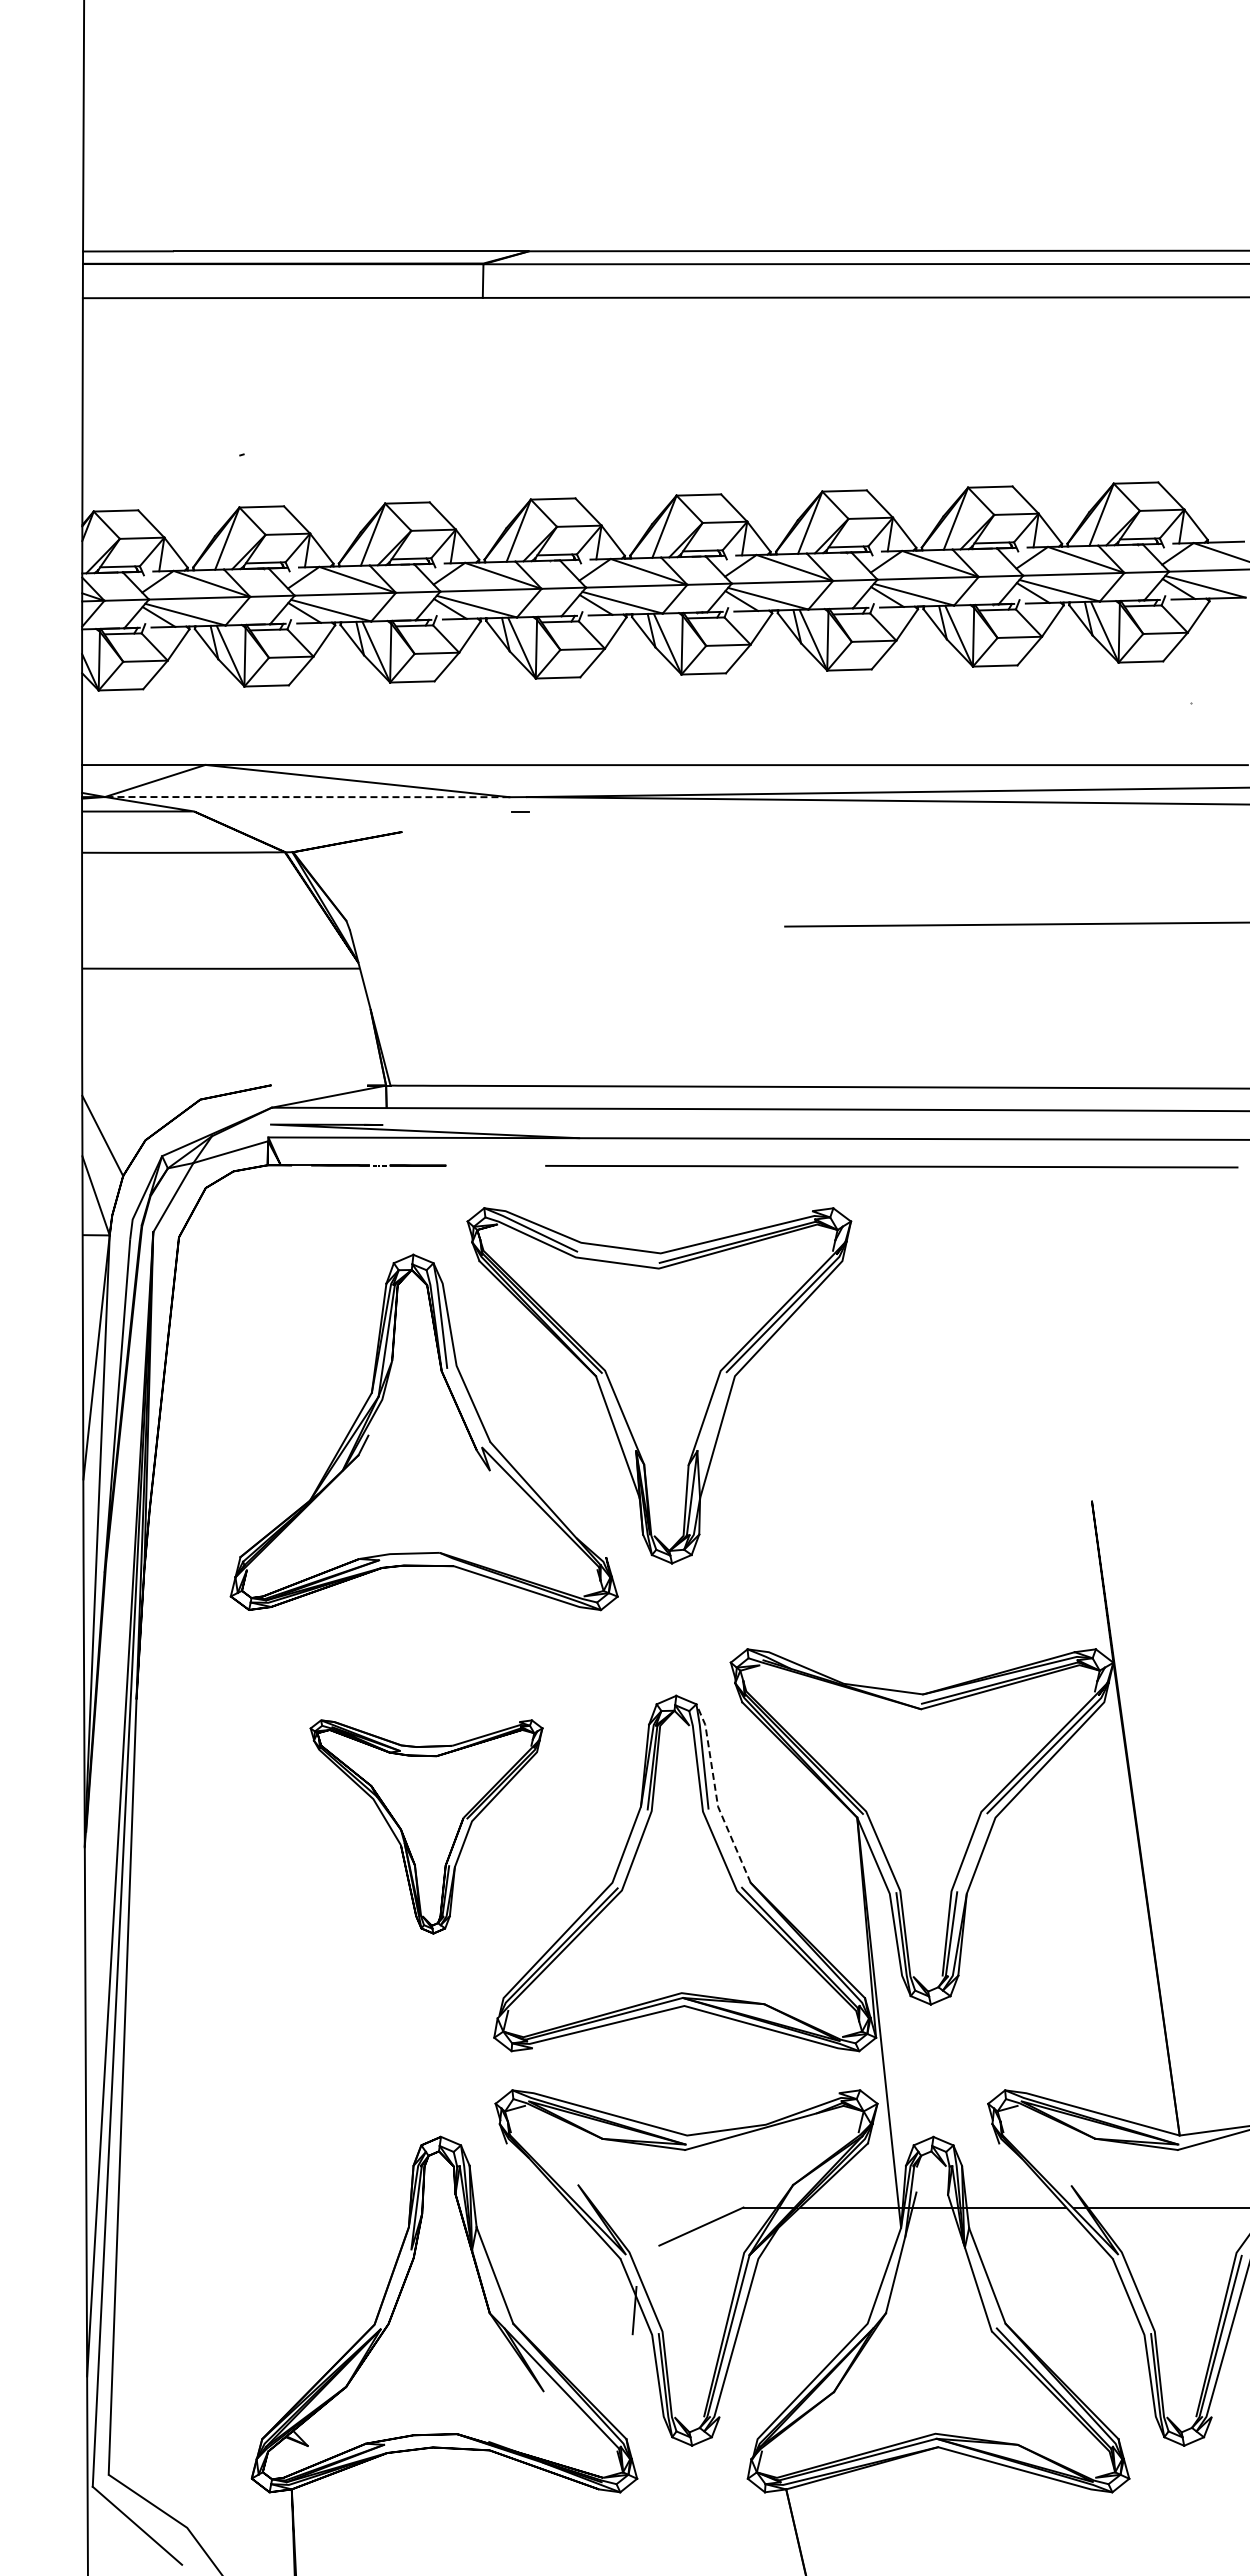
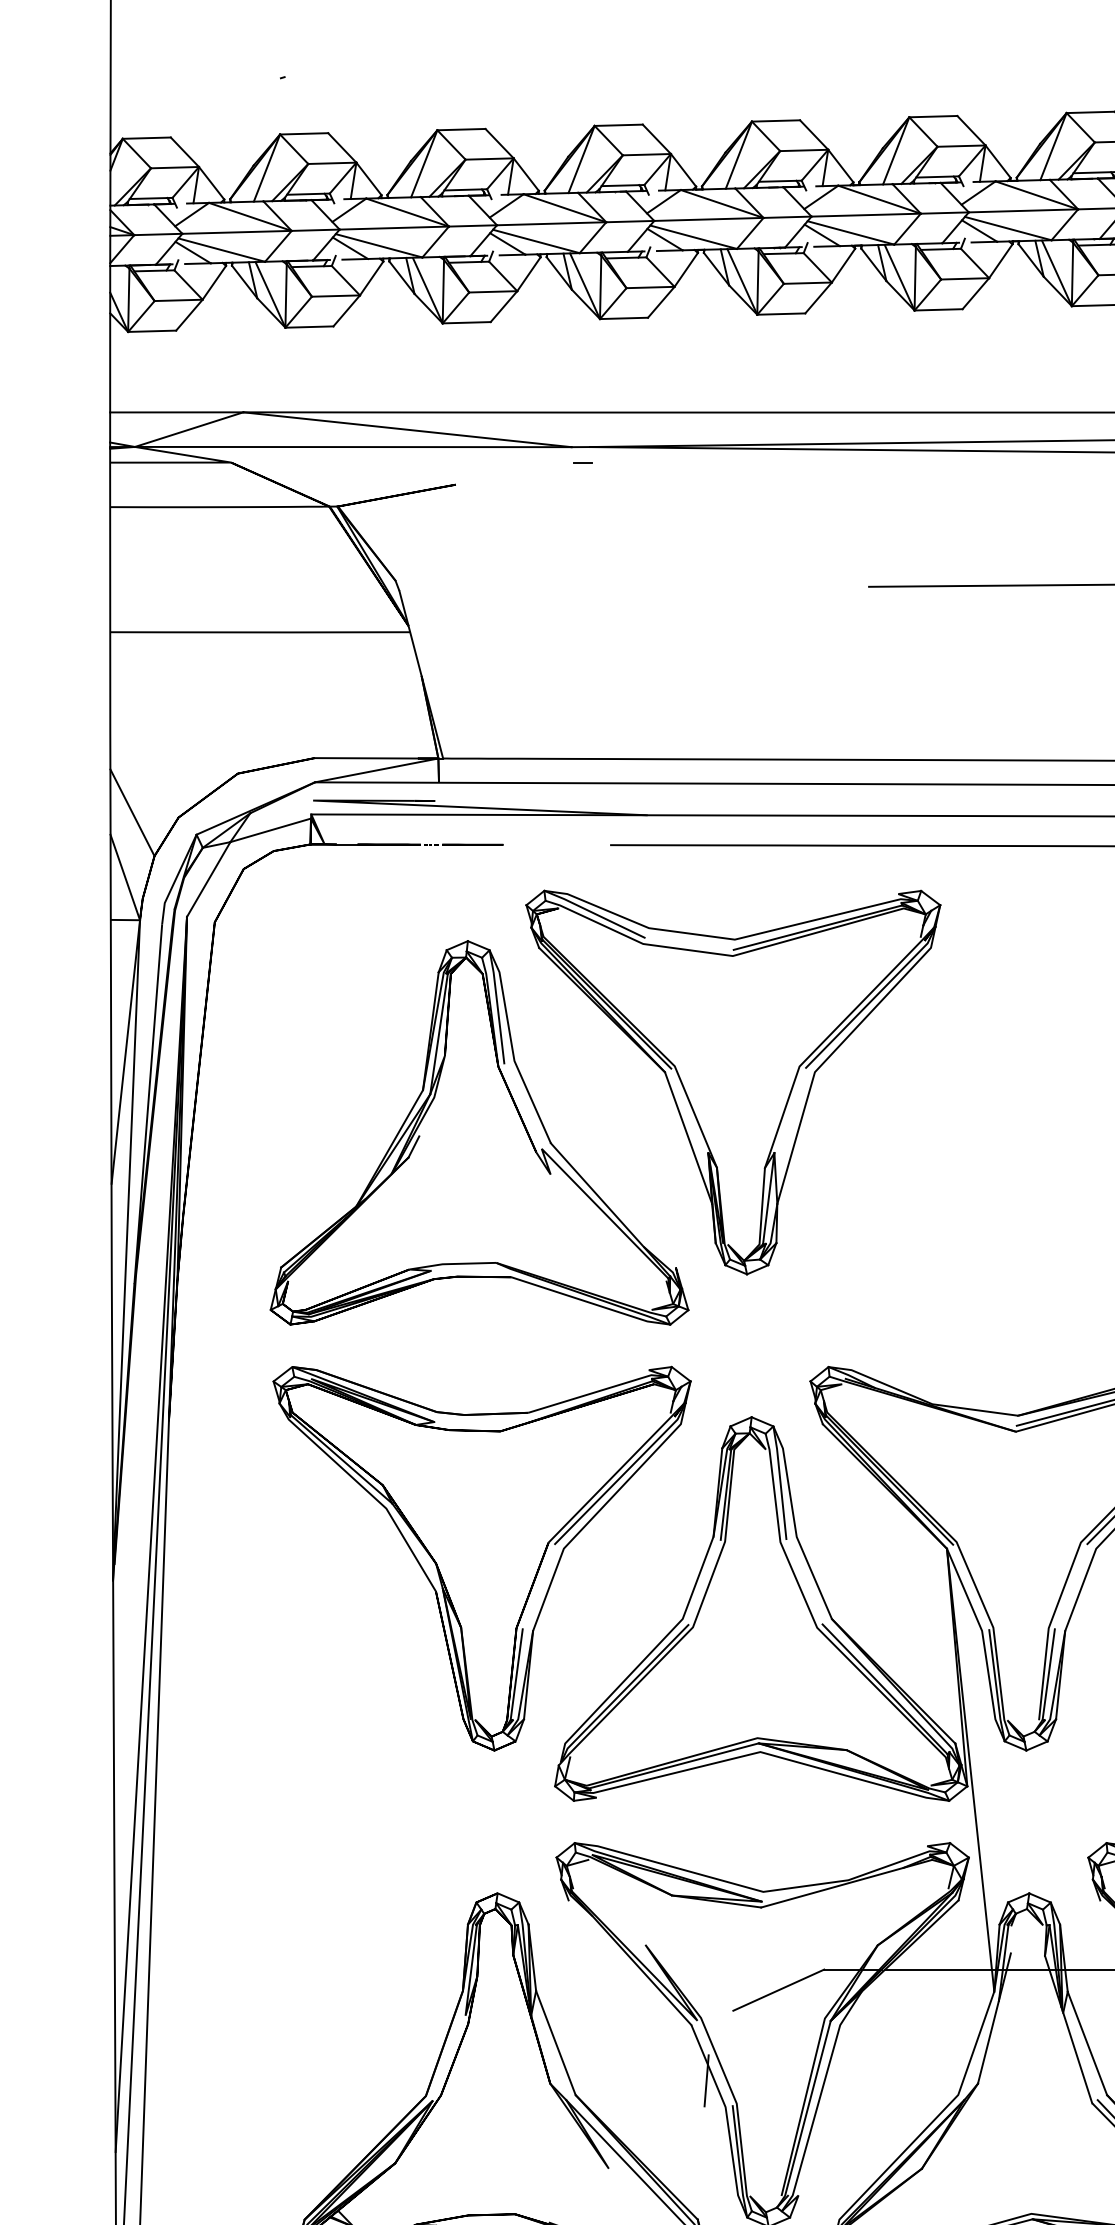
line: (306, 797) -> (352, 447), dashed -> solid
line: (319, 1085) -> (366, 758), added
line: (716, 1794) -> (795, 1523), dashed -> solid
part: (426, 1826) -> (481, 1558), size x1.67

